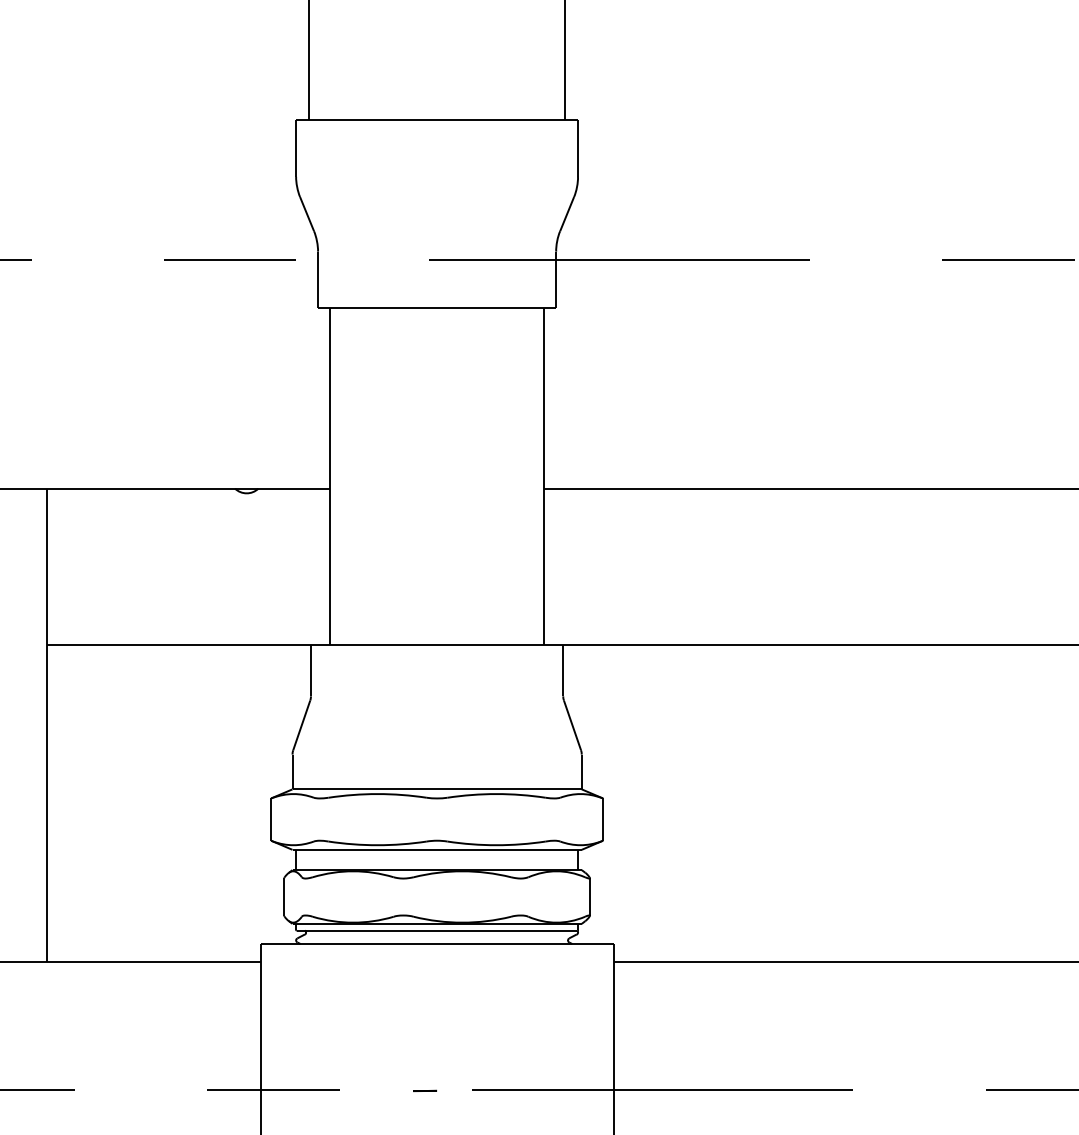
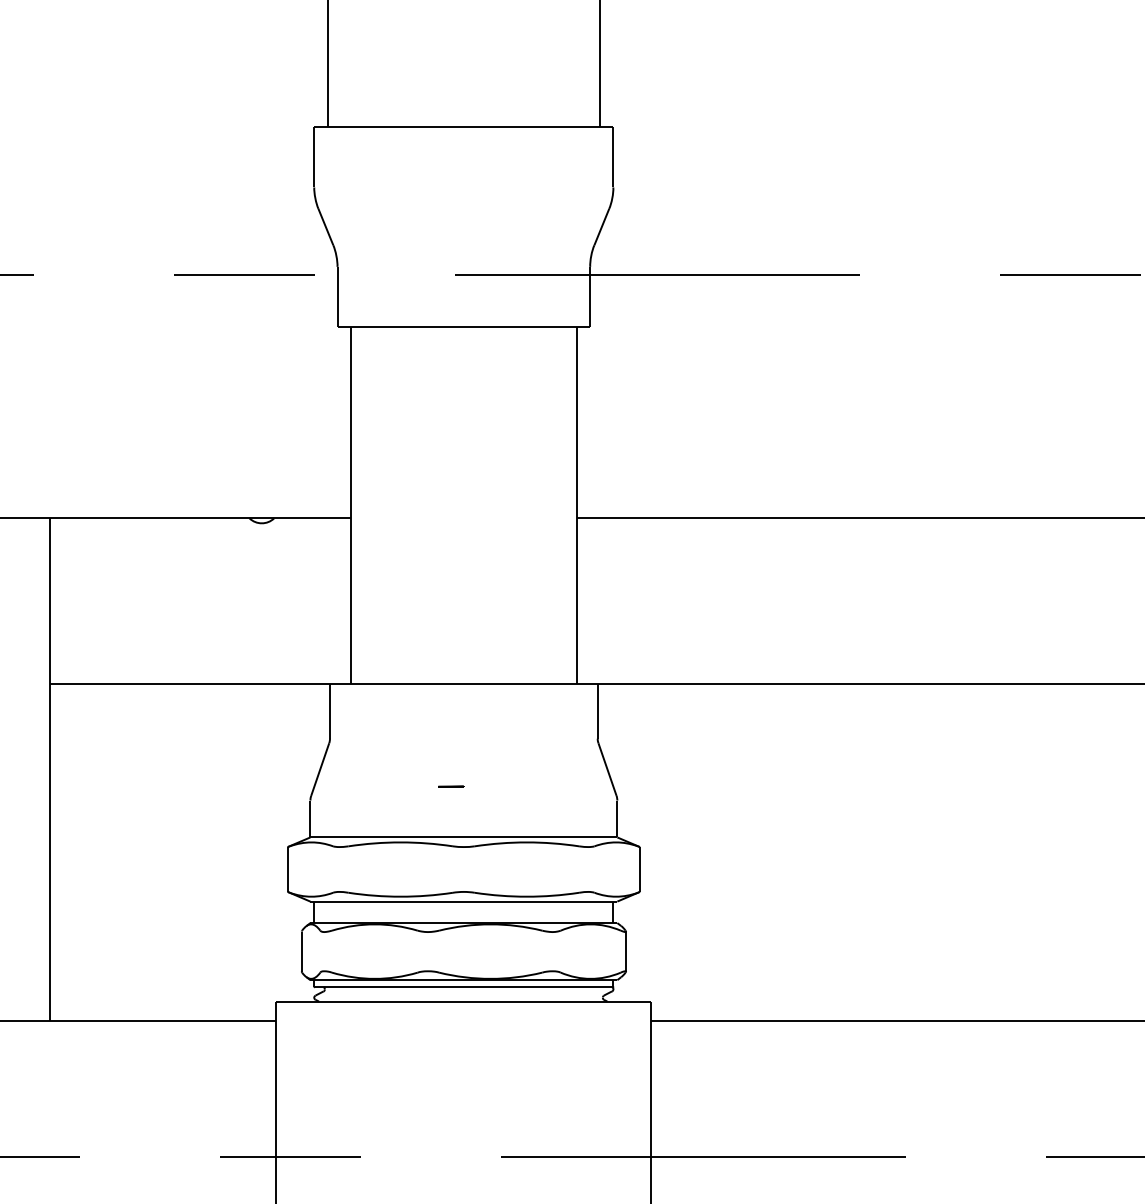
line: (425, 1091) -> (451, 786), moved

